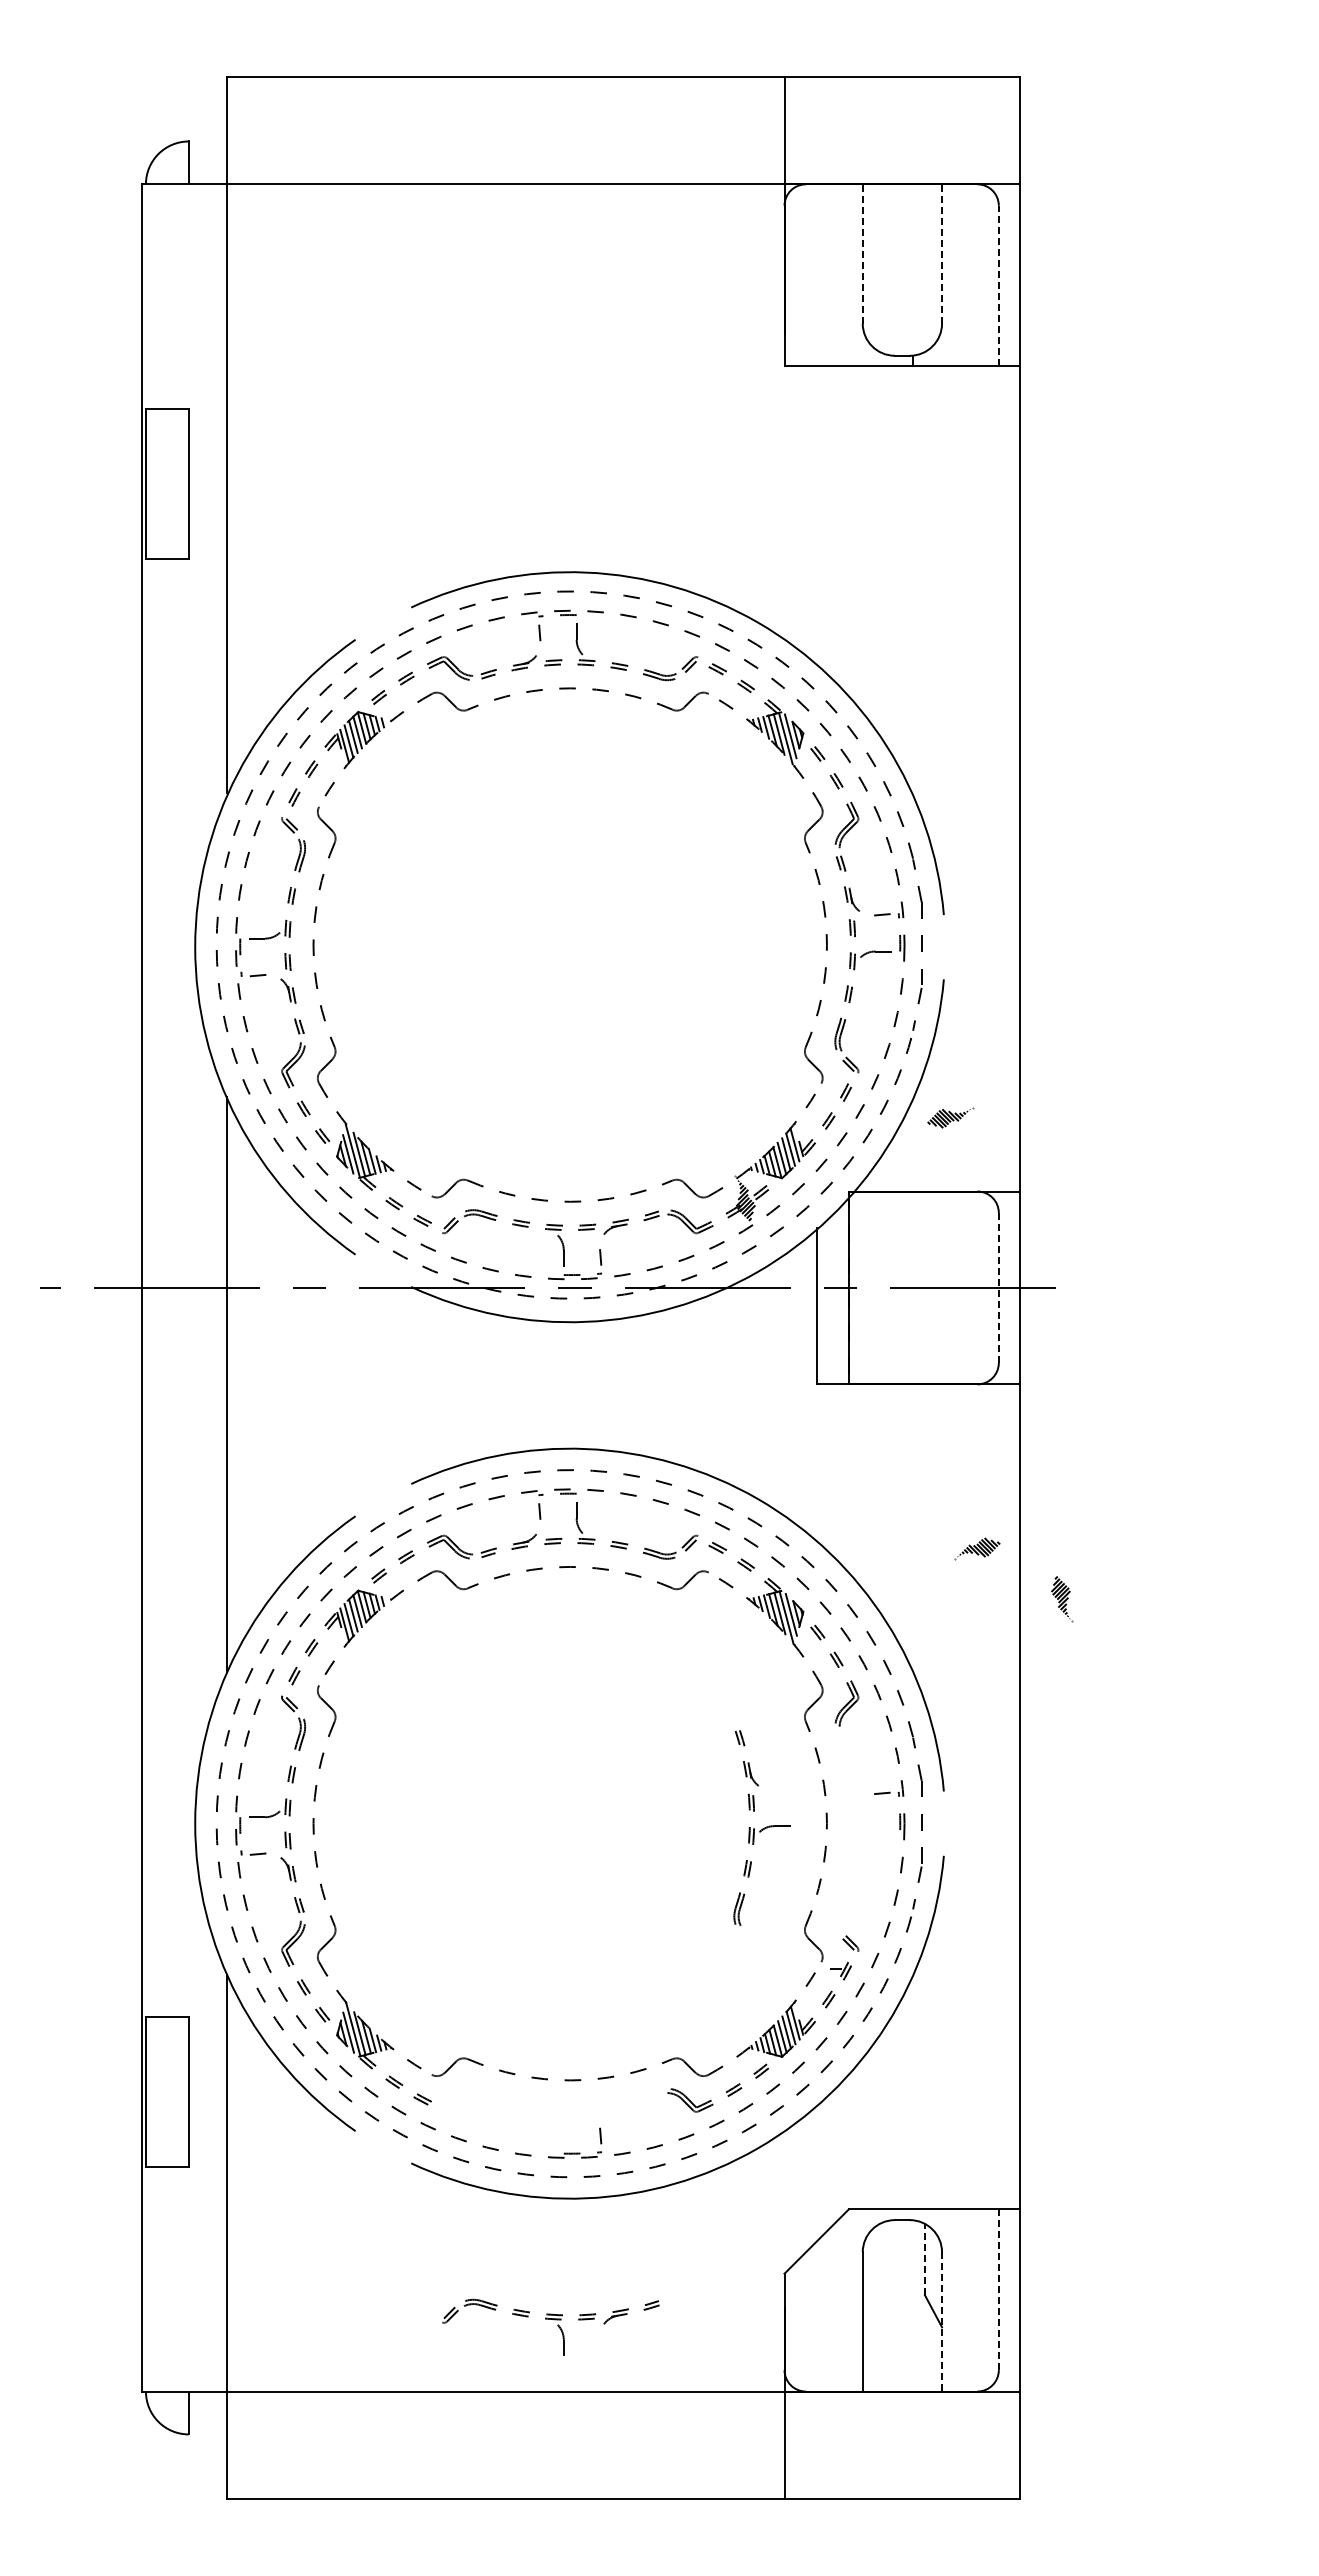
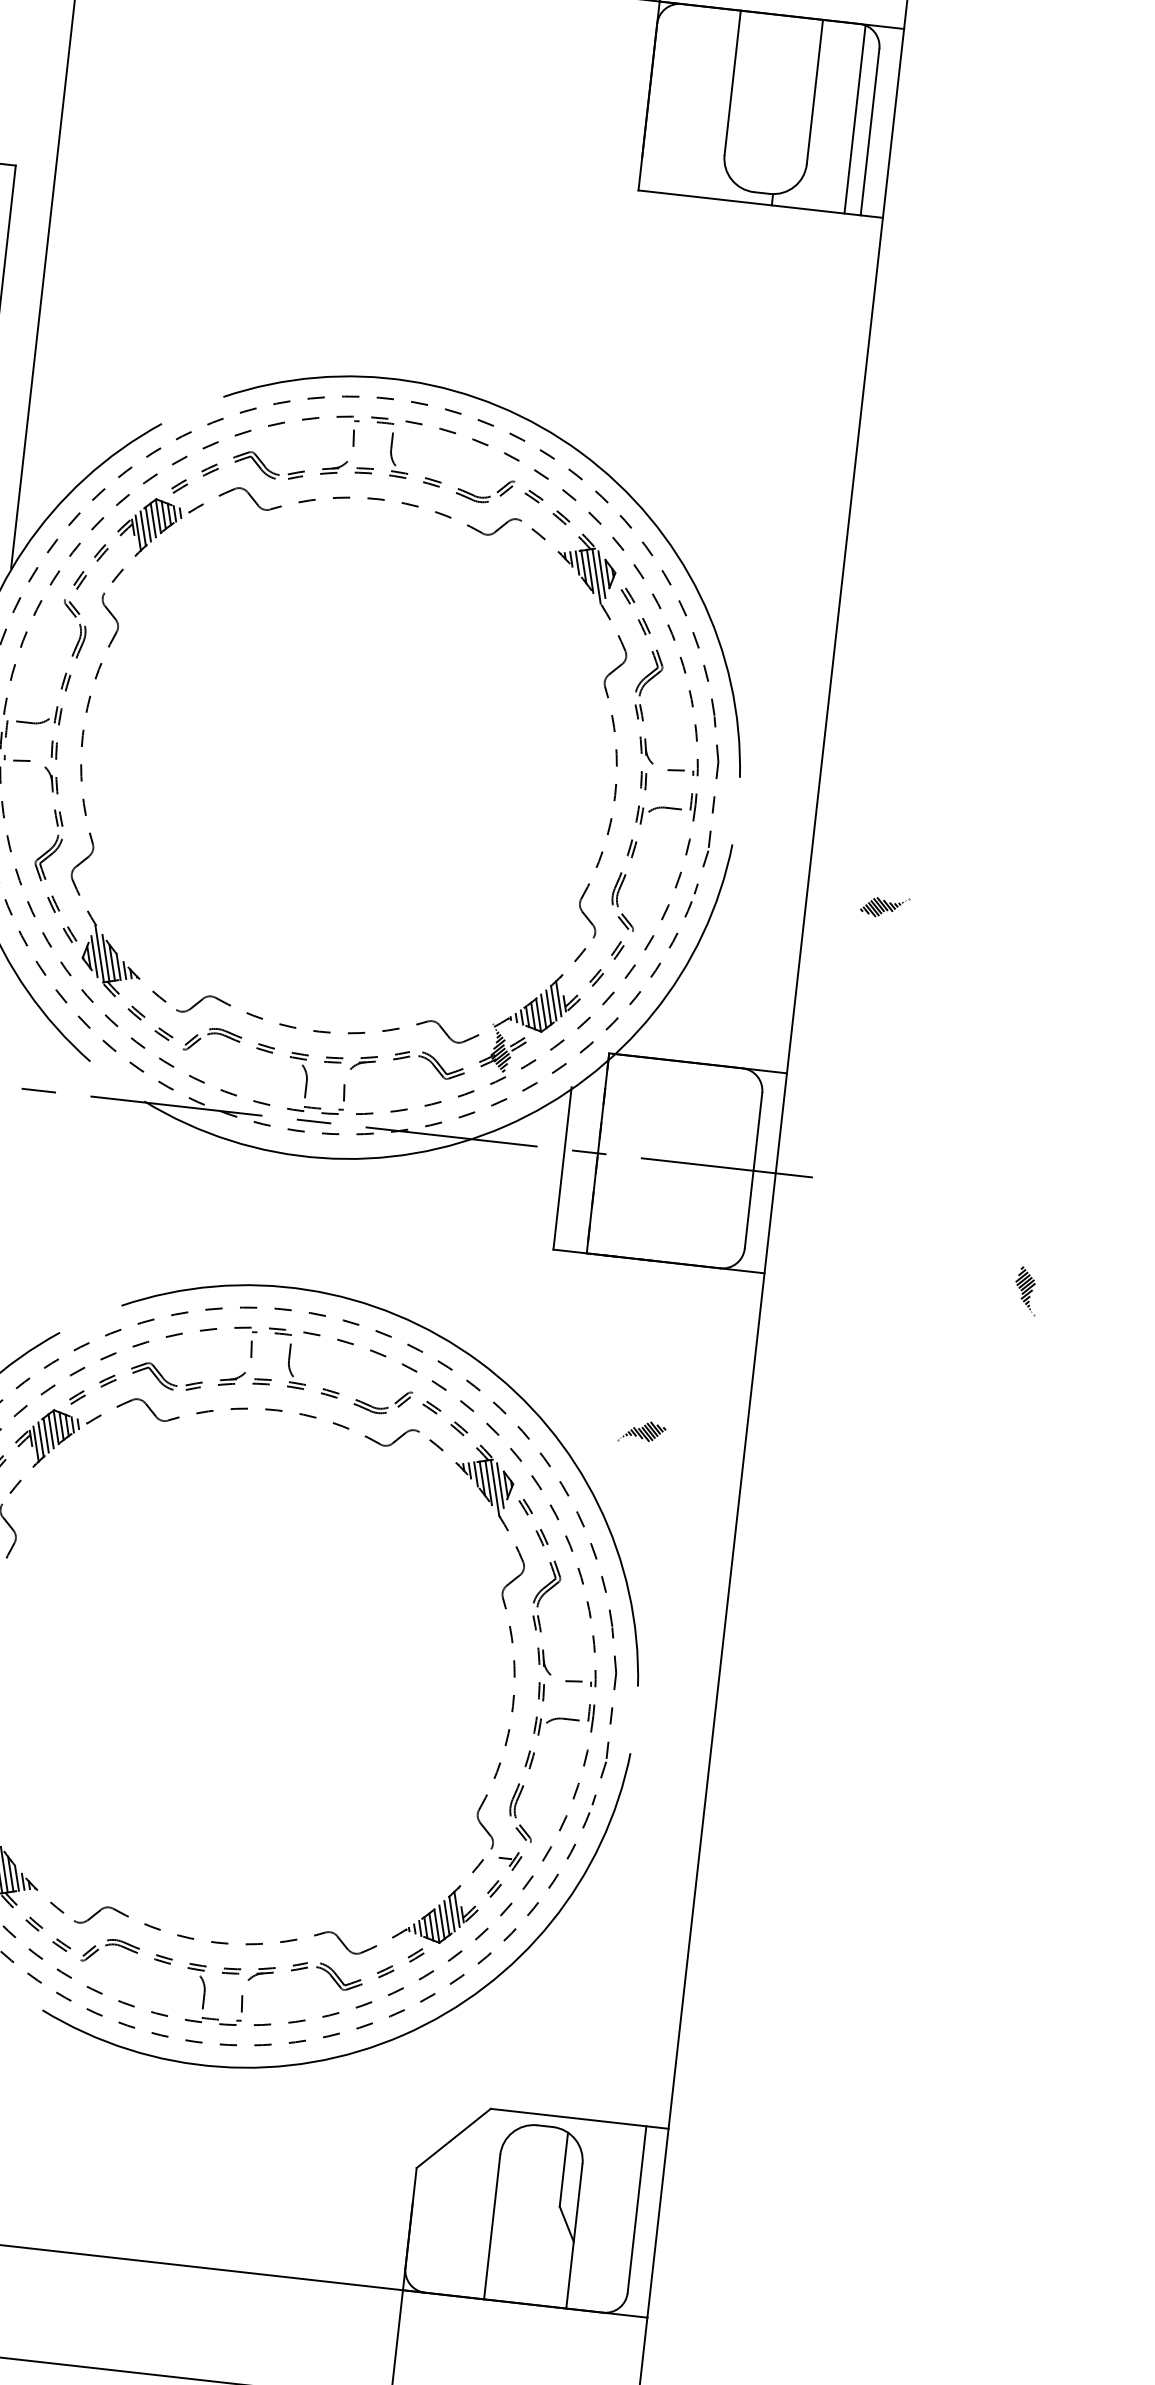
line: (862, 253) -> (732, 82), dashed -> solid
line: (942, 253) -> (815, 91), dashed -> solid
line: (983, 275) -> (855, 119), added
line: (998, 285) -> (869, 131), dashed -> solid
part: (950, 1117) -> (884, 906), moved
line: (998, 1288) -> (753, 1171), dashed -> solid
part: (977, 1548) -> (642, 1431), moved
part: (1062, 1599) -> (1026, 1291), moved
part: (761, 1827) -> (548, 1718), moved
line: (924, 2259) -> (563, 2169), dashed -> solid
line: (998, 2290) -> (636, 2210), dashed -> solid
part: (550, 2319) -> (193, 1969), moved
line: (942, 2321) -> (574, 2235), dashed -> solid

